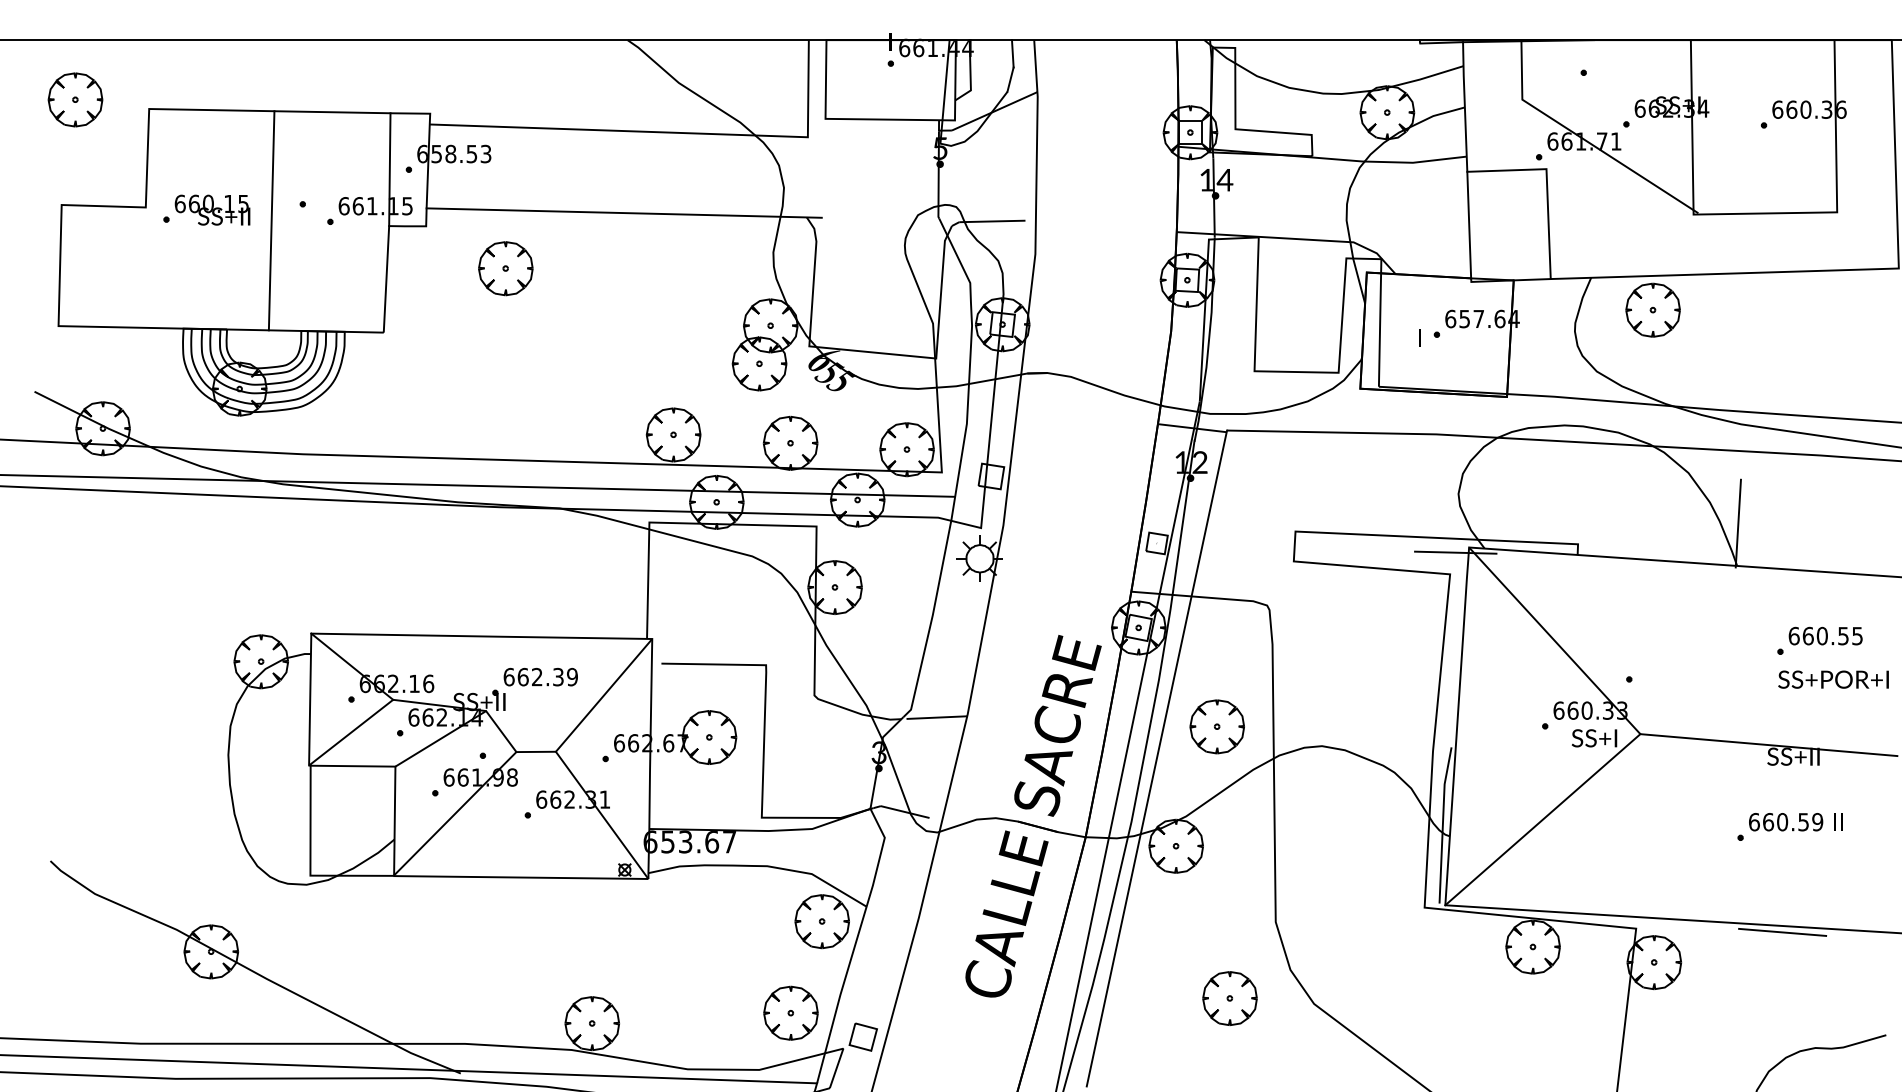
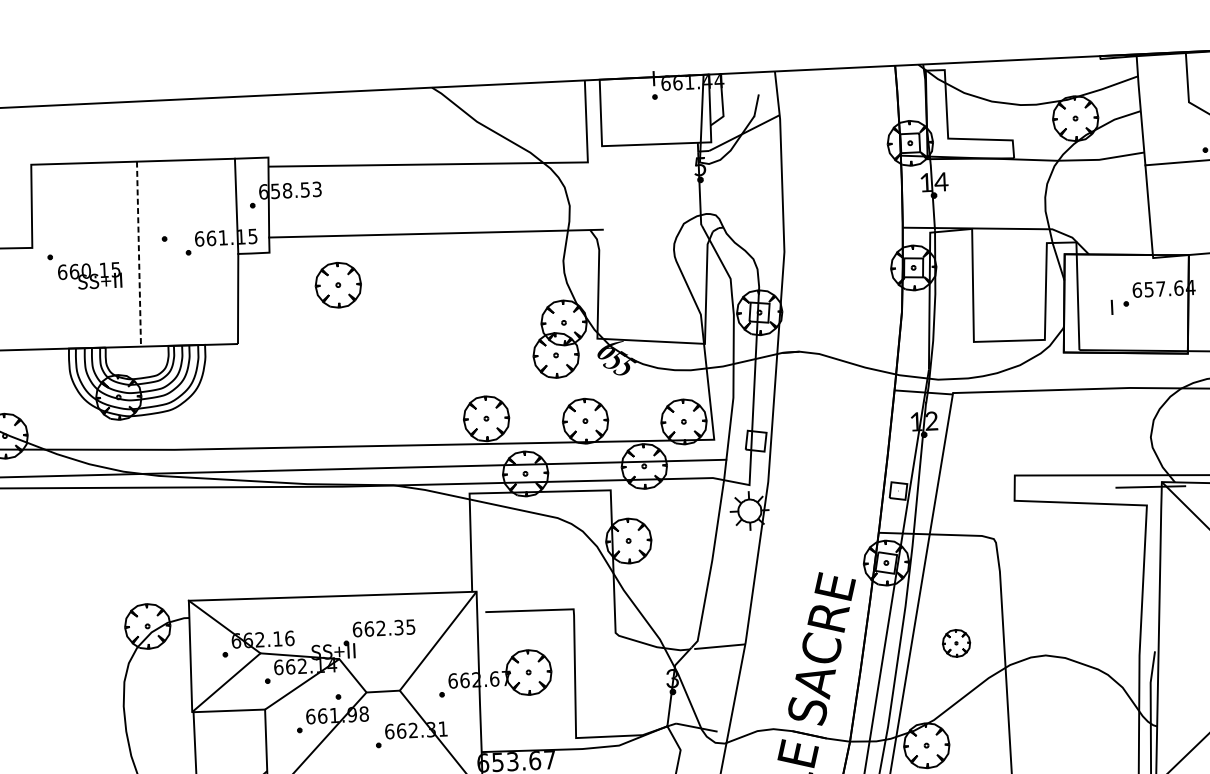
line: (1012, 53) -> (757, 83), removed
text: (212, 209) -> (90, 275), moved
line: (271, 220) -> (138, 253), solid -> dashed
line: (999, 221) -> (752, 225), removed
text: (572, 676) -> (410, 626), 662.39 -> 662.35
part: (1216, 726) -> (955, 643), size x0.6

